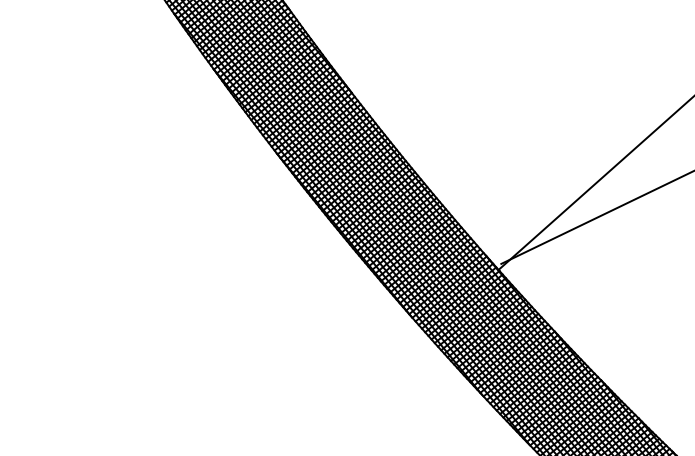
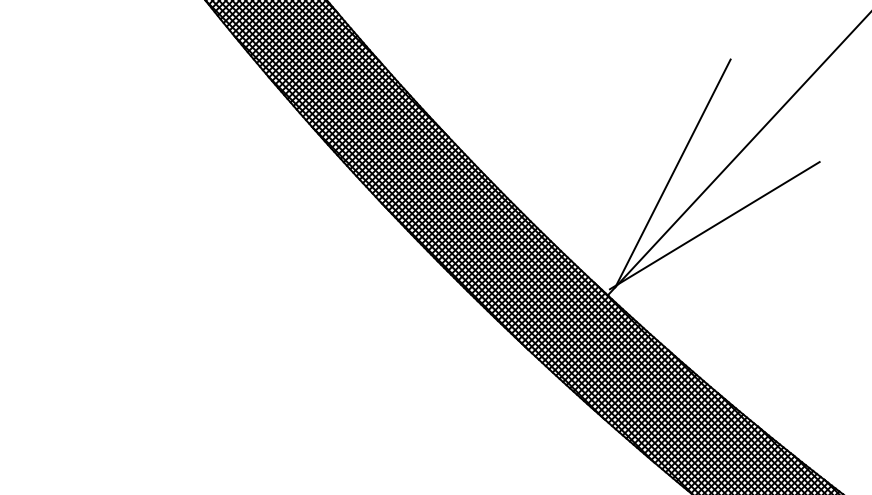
line: (576, 152) -> (672, 173), added

